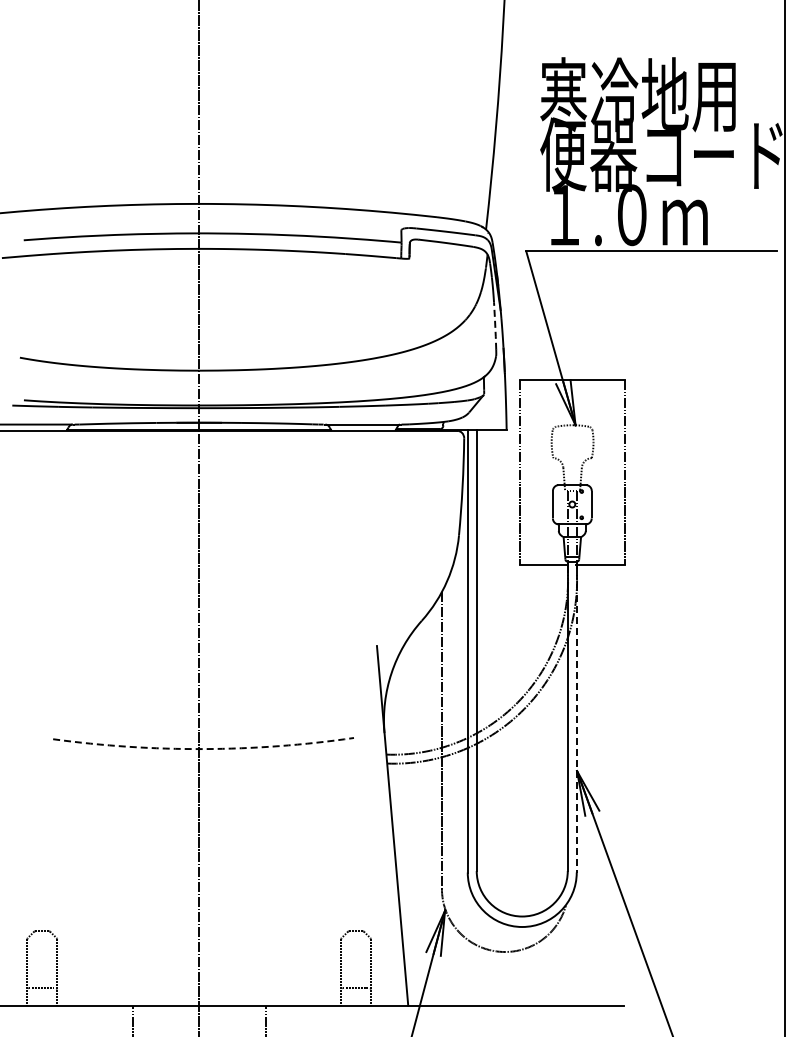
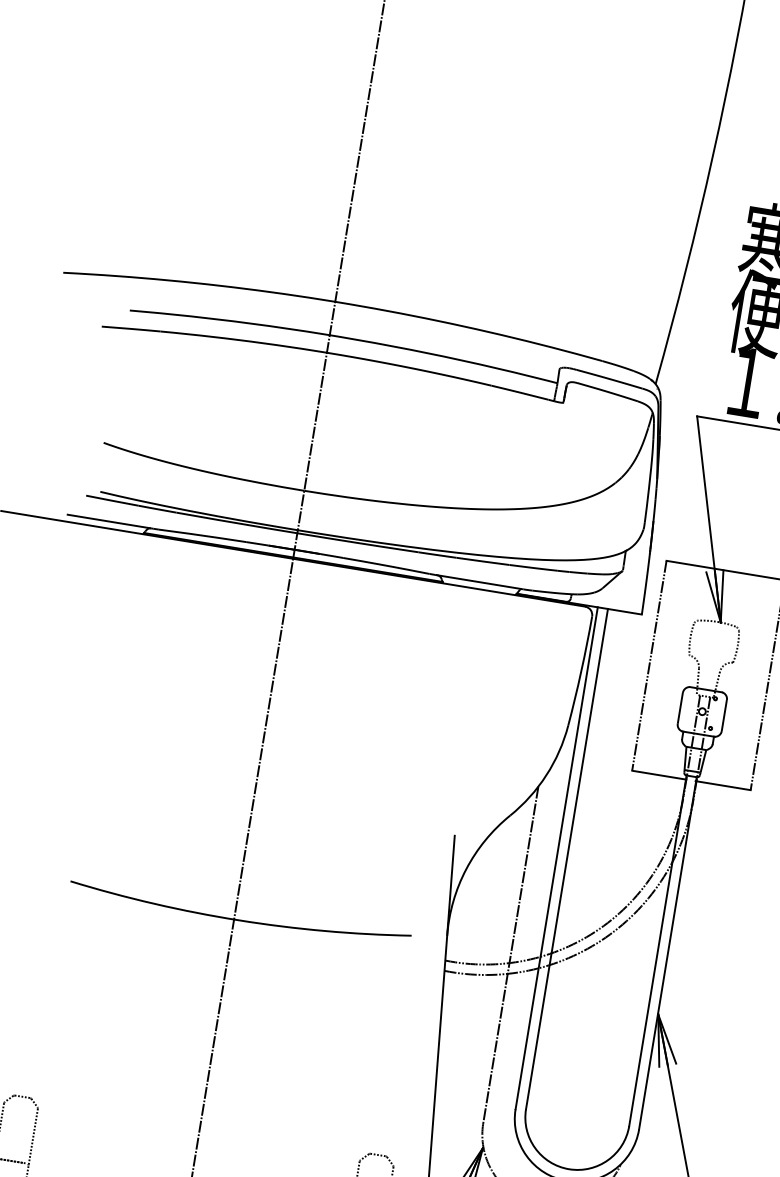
line: (495, 325) -> (648, 494), dashed -> solid
line: (576, 717) -> (667, 953), dashed -> solid
arc: (203, 749) -> (238, 920), dashed -> solid

